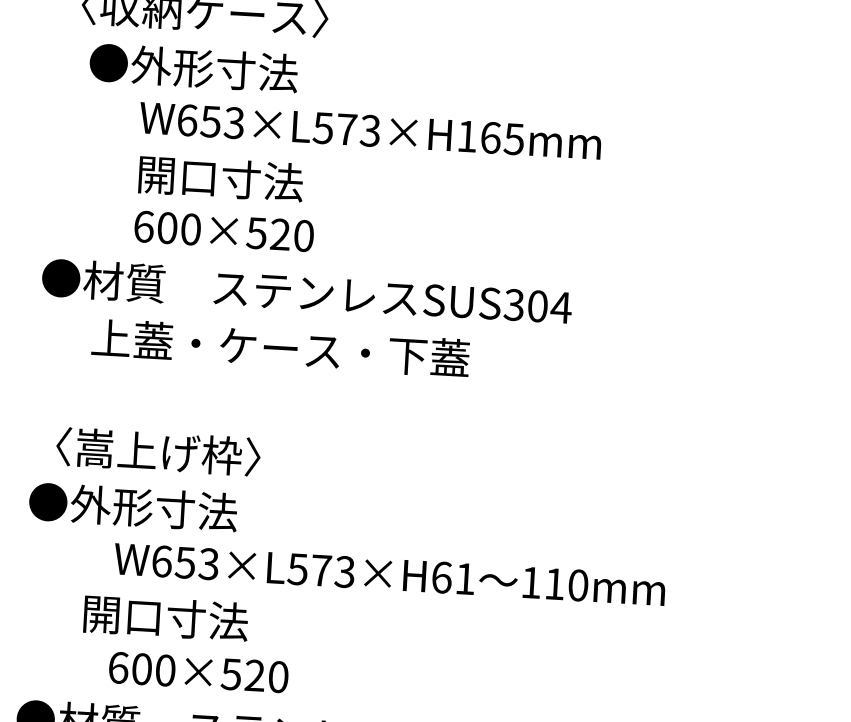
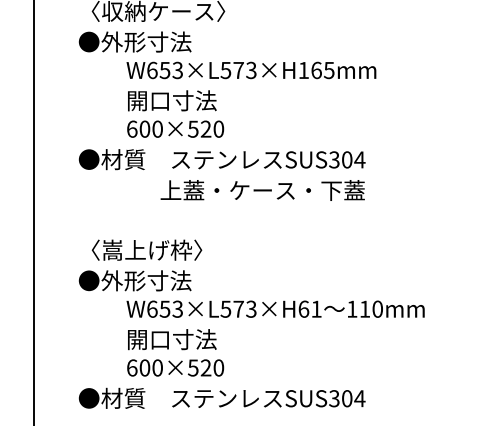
text: (192, 66) -> (134, 41), moved
text: (280, 348) -> (262, 190), moved
text: (166, 617) -> (172, 339), moved

